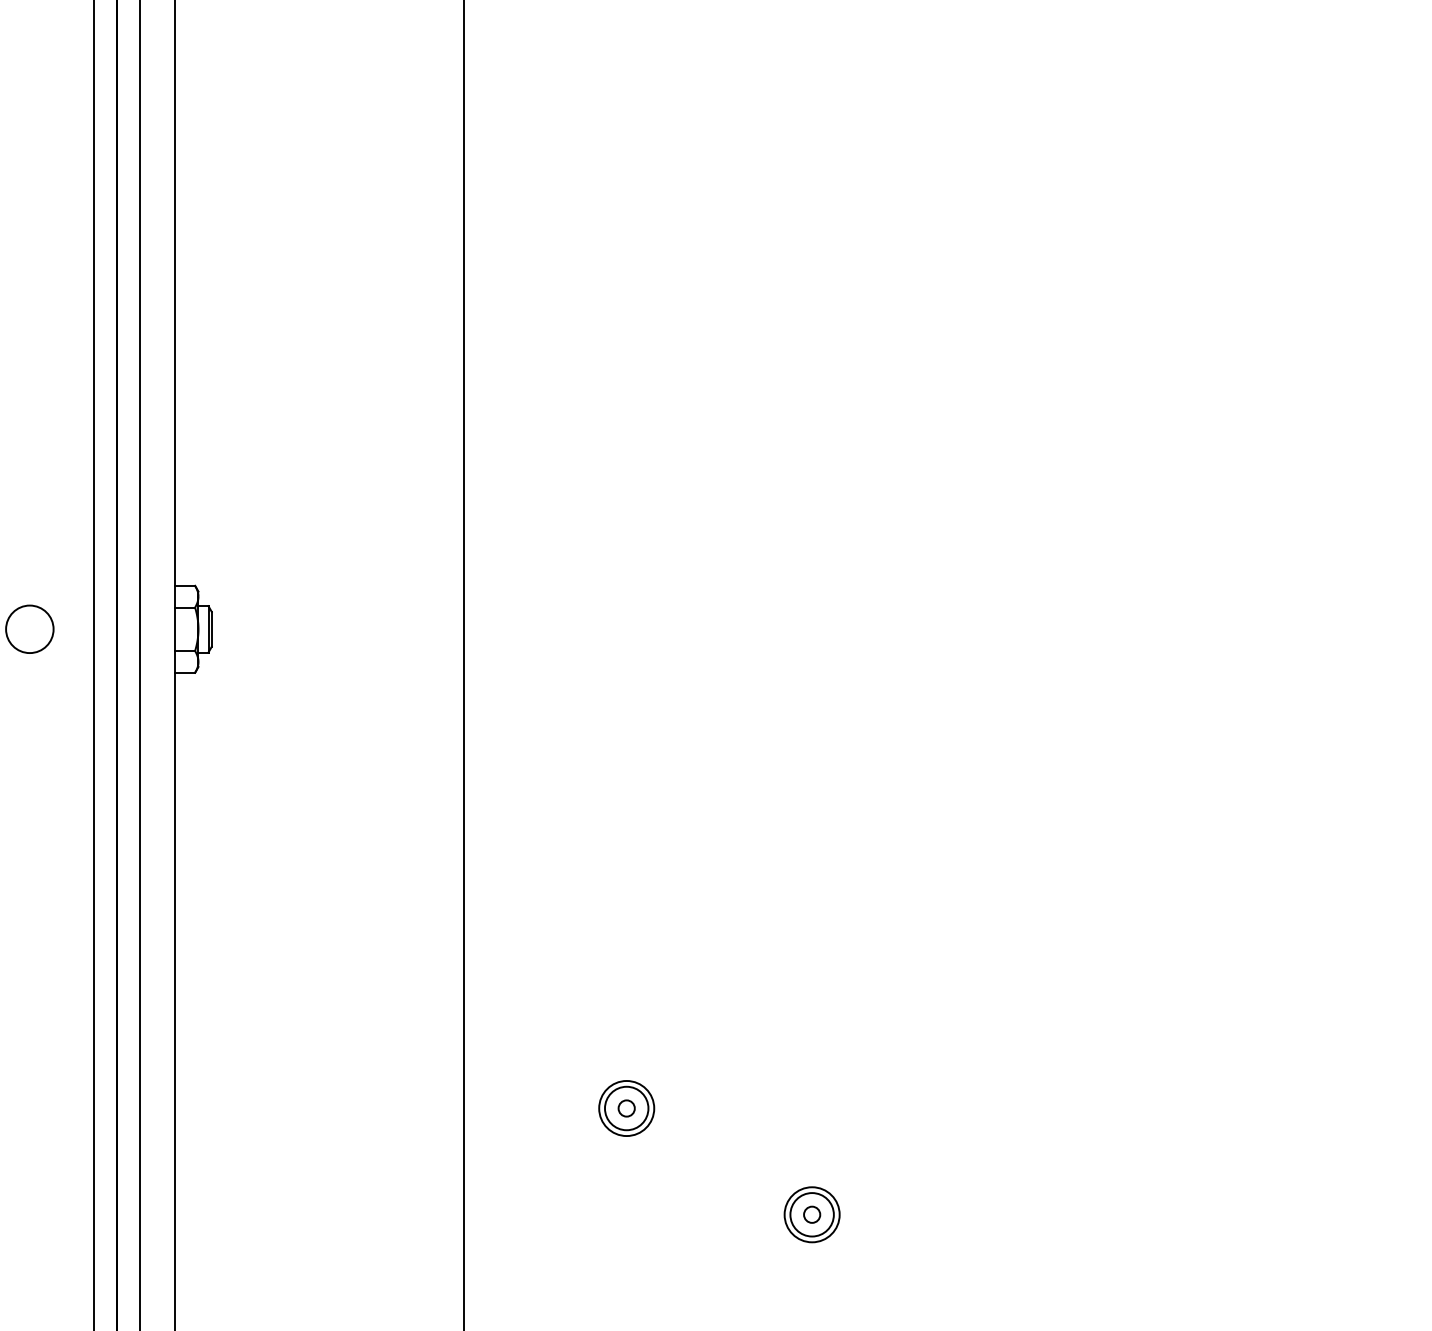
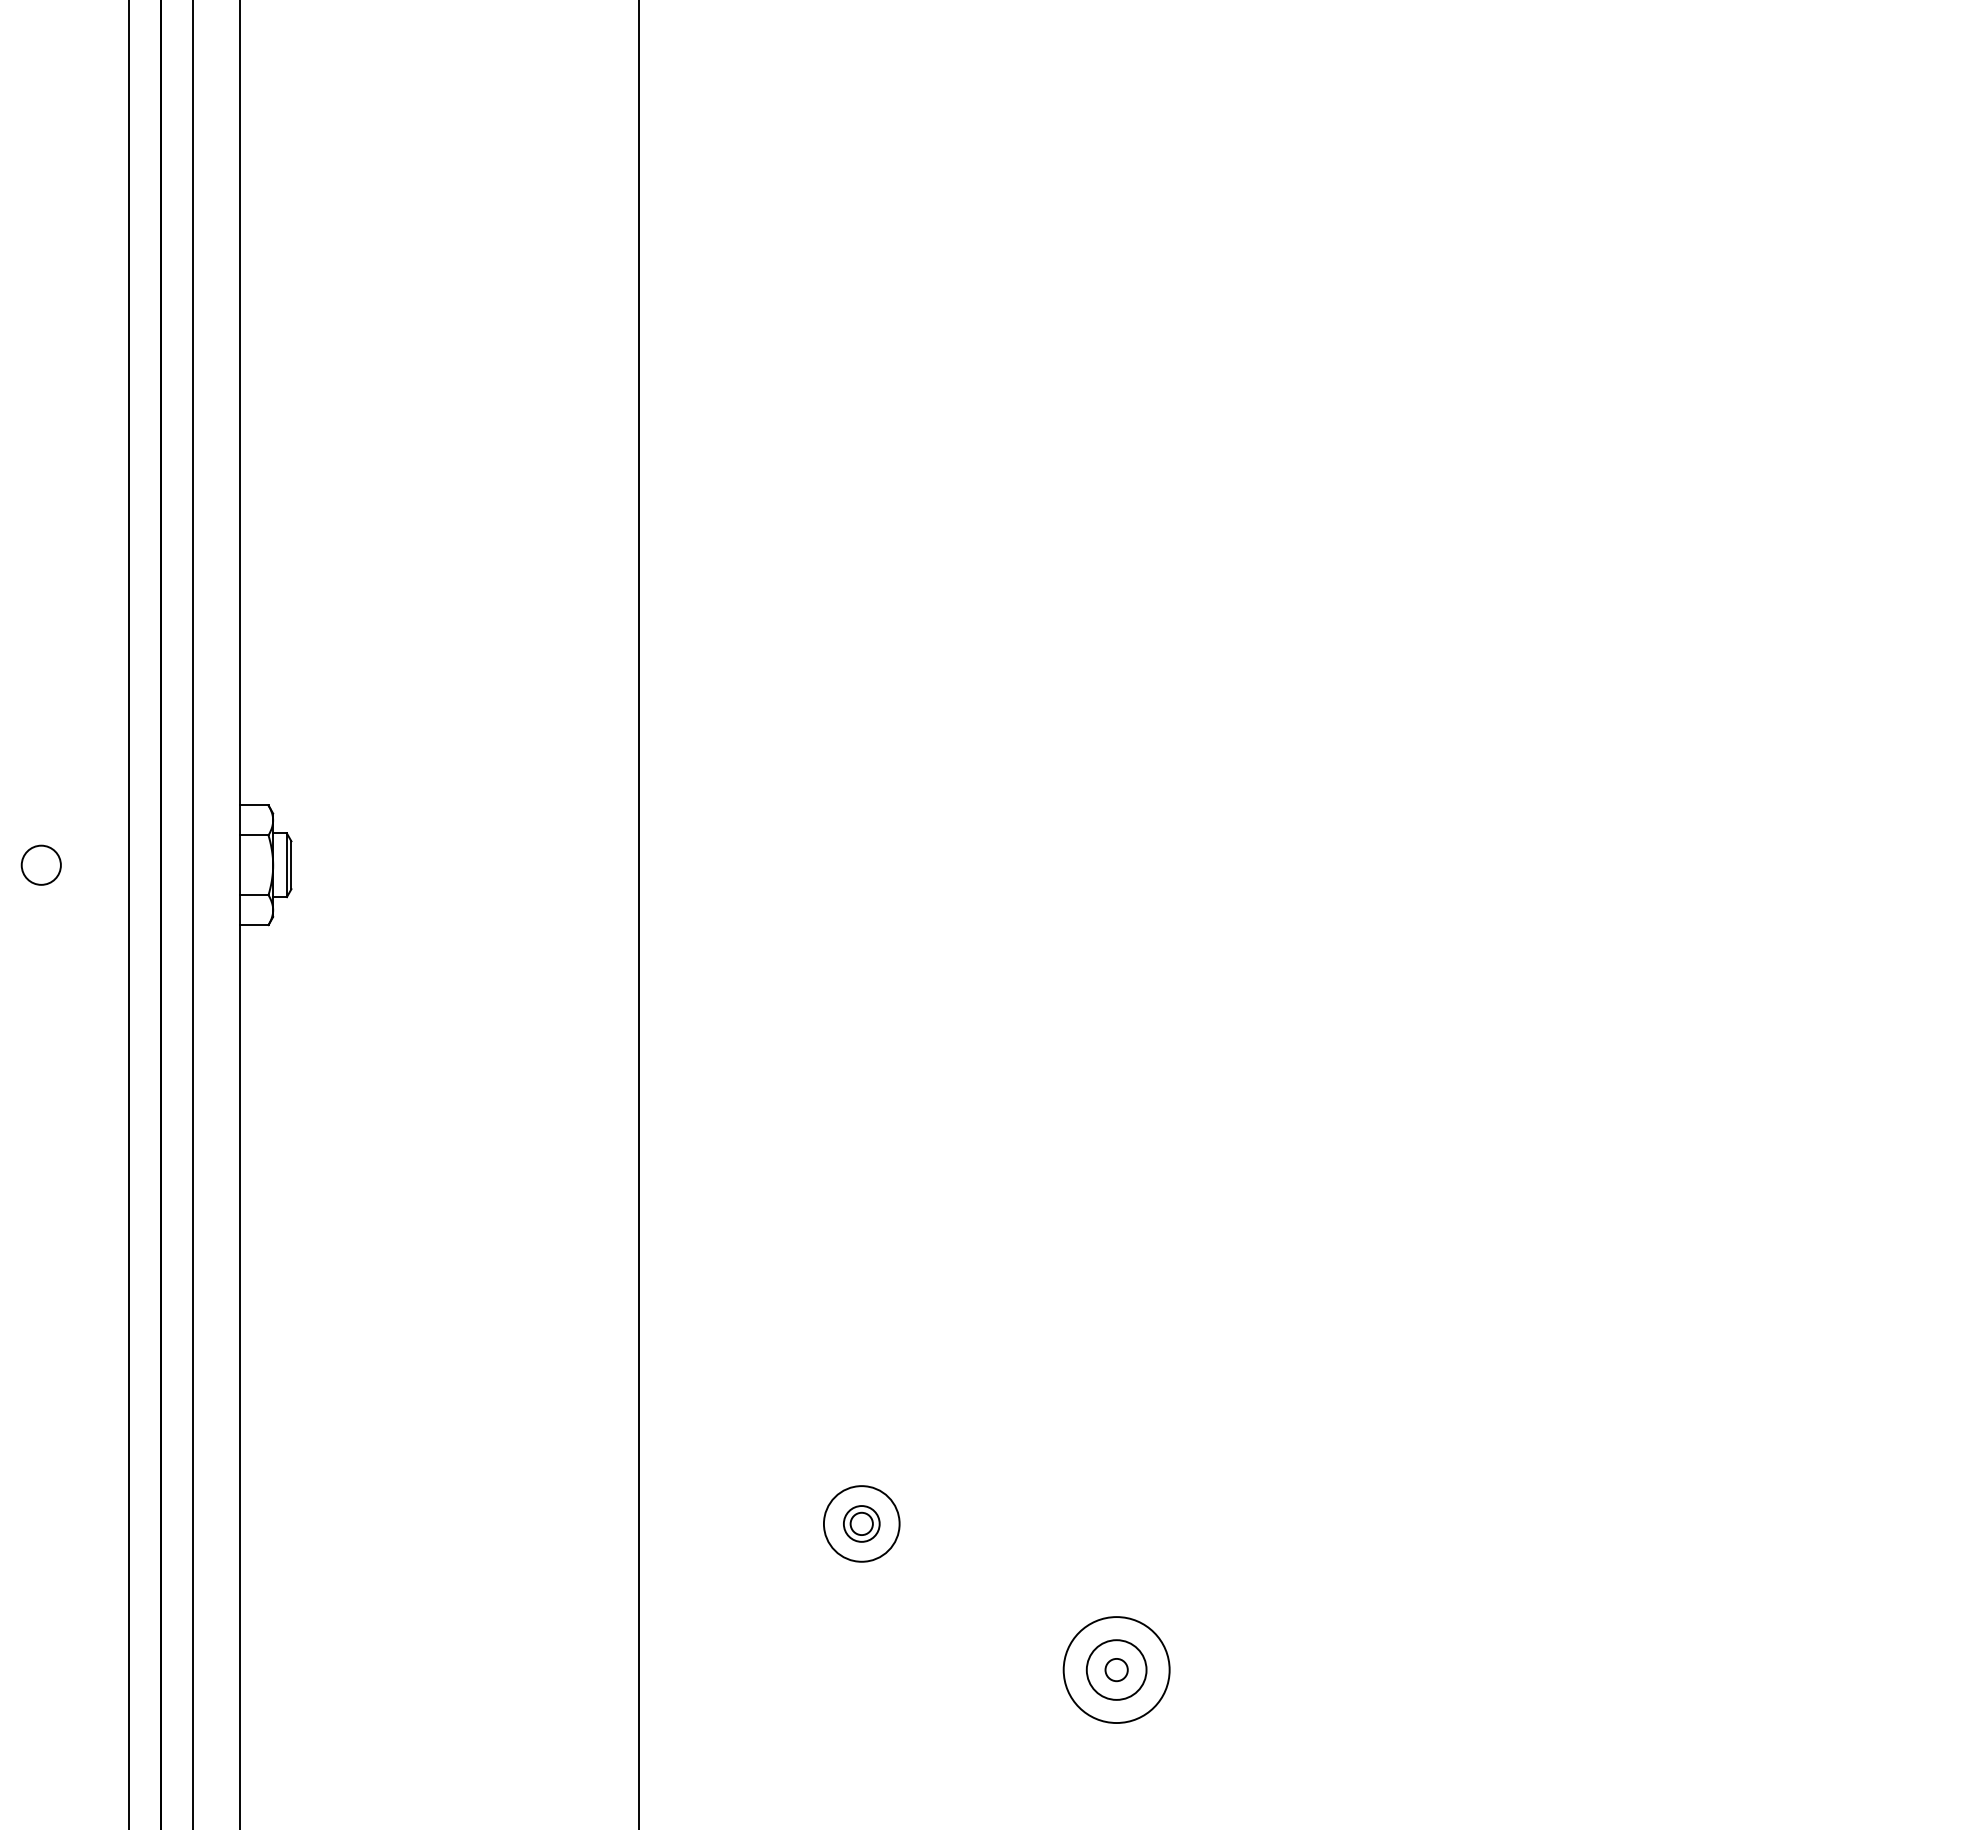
circle: (29, 628) -> (41, 864), size x0.6
circle: (626, 1108) -> (861, 1523), size x0.6
circle: (812, 1214) -> (1116, 1669), size x1.4

